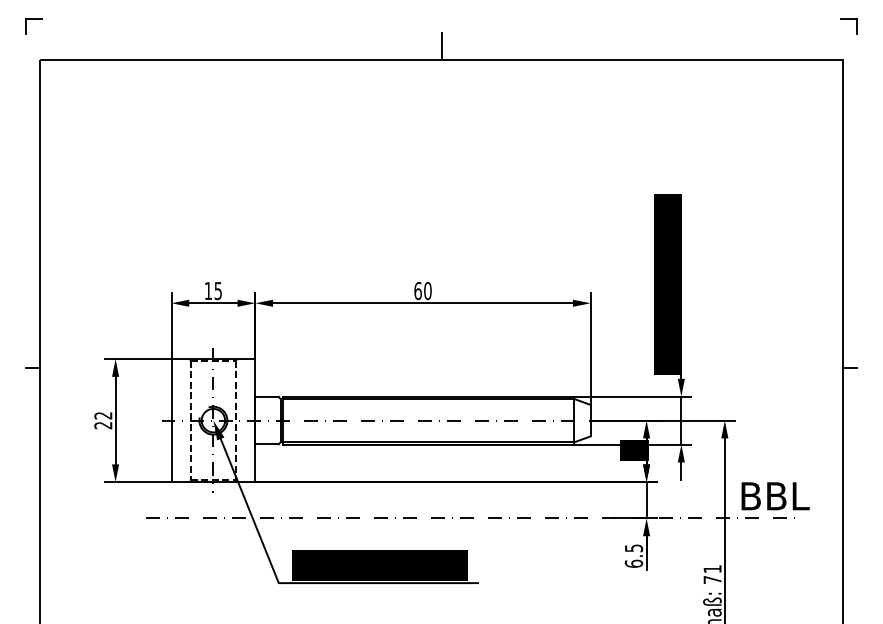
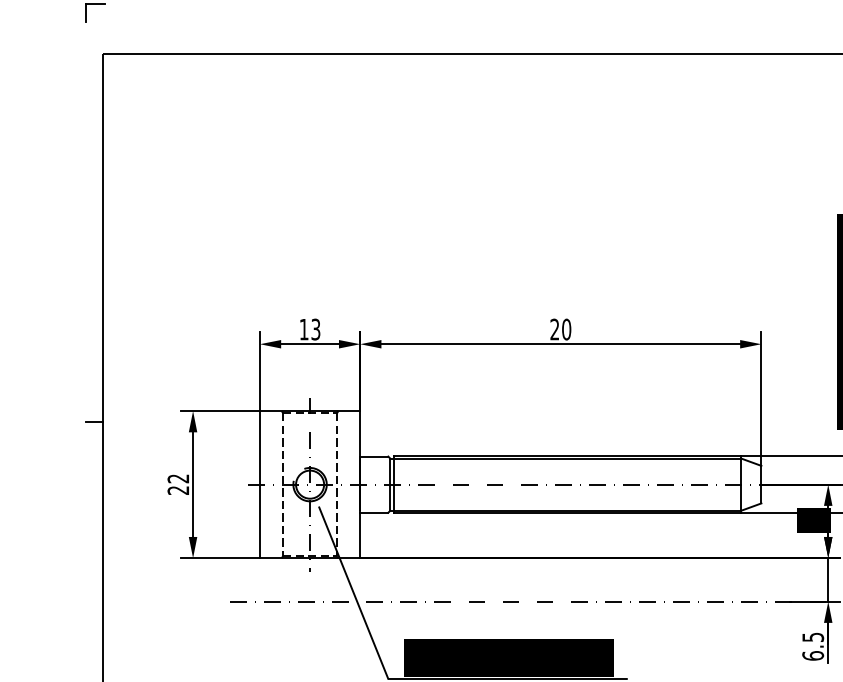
line: (441, 46) -> (582, 37), removed
text: (218, 290) -> (316, 328), 15 -> 13
text: (417, 290) -> (554, 328), 60 -> 20
fill: (218, 430) -> (316, 496), removed

